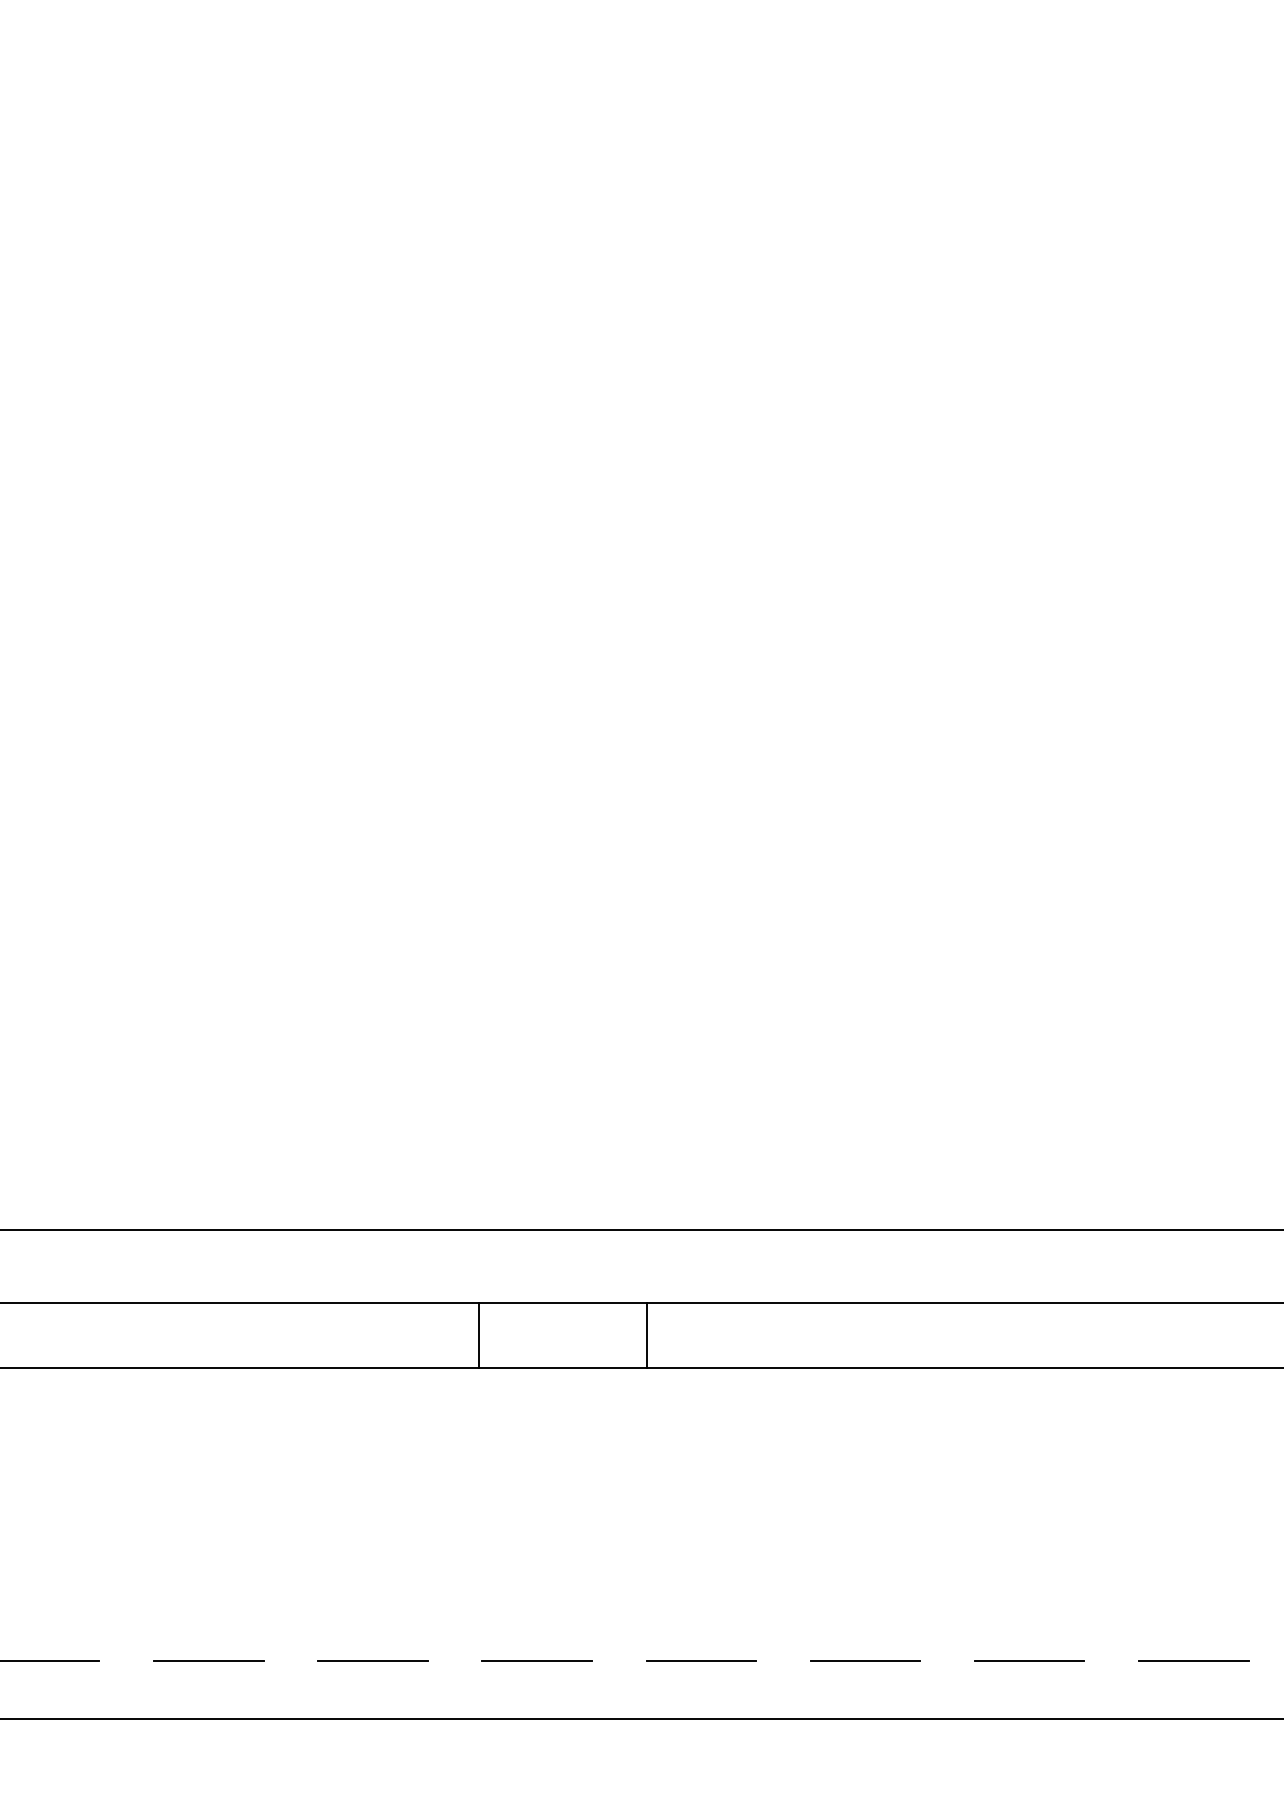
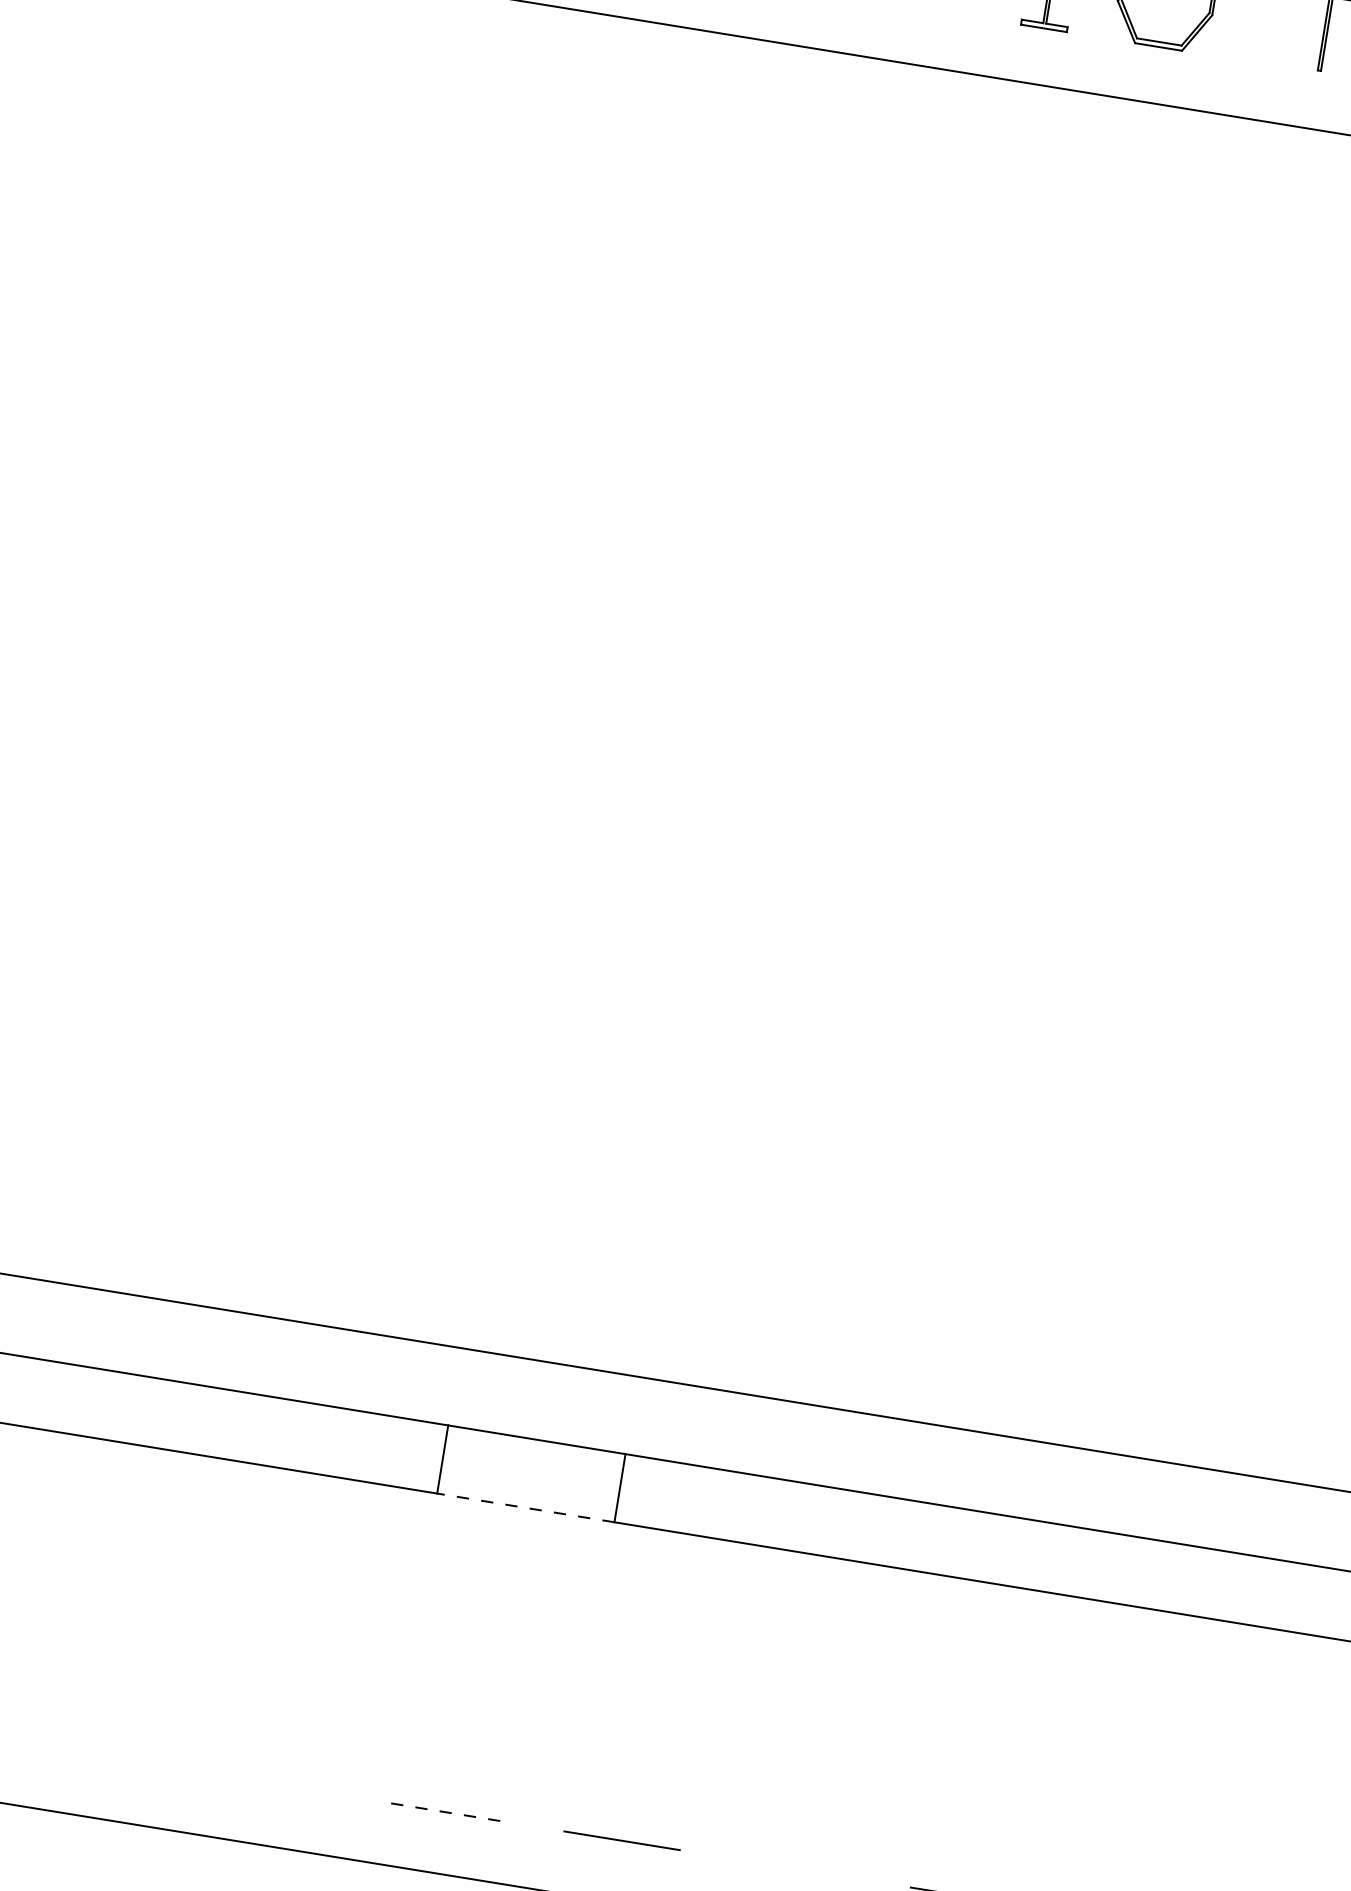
line: (562, 1367) -> (525, 1507), solid -> dashed
line: (208, 1660) -> (102, 1756), removed
line: (372, 1660) -> (275, 1784), removed
line: (537, 1660) -> (449, 1812), solid -> dashed
line: (865, 1660) -> (795, 1868), removed

